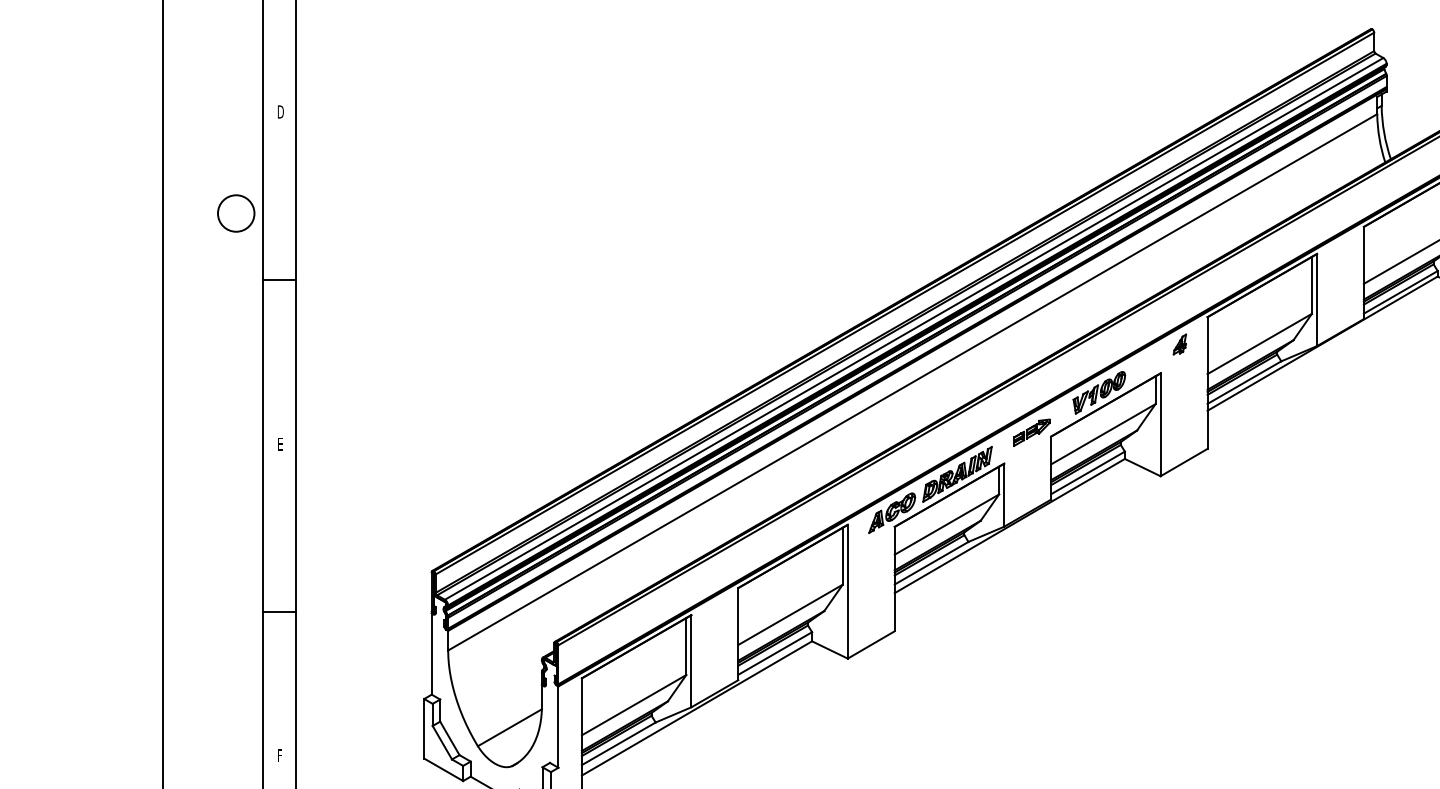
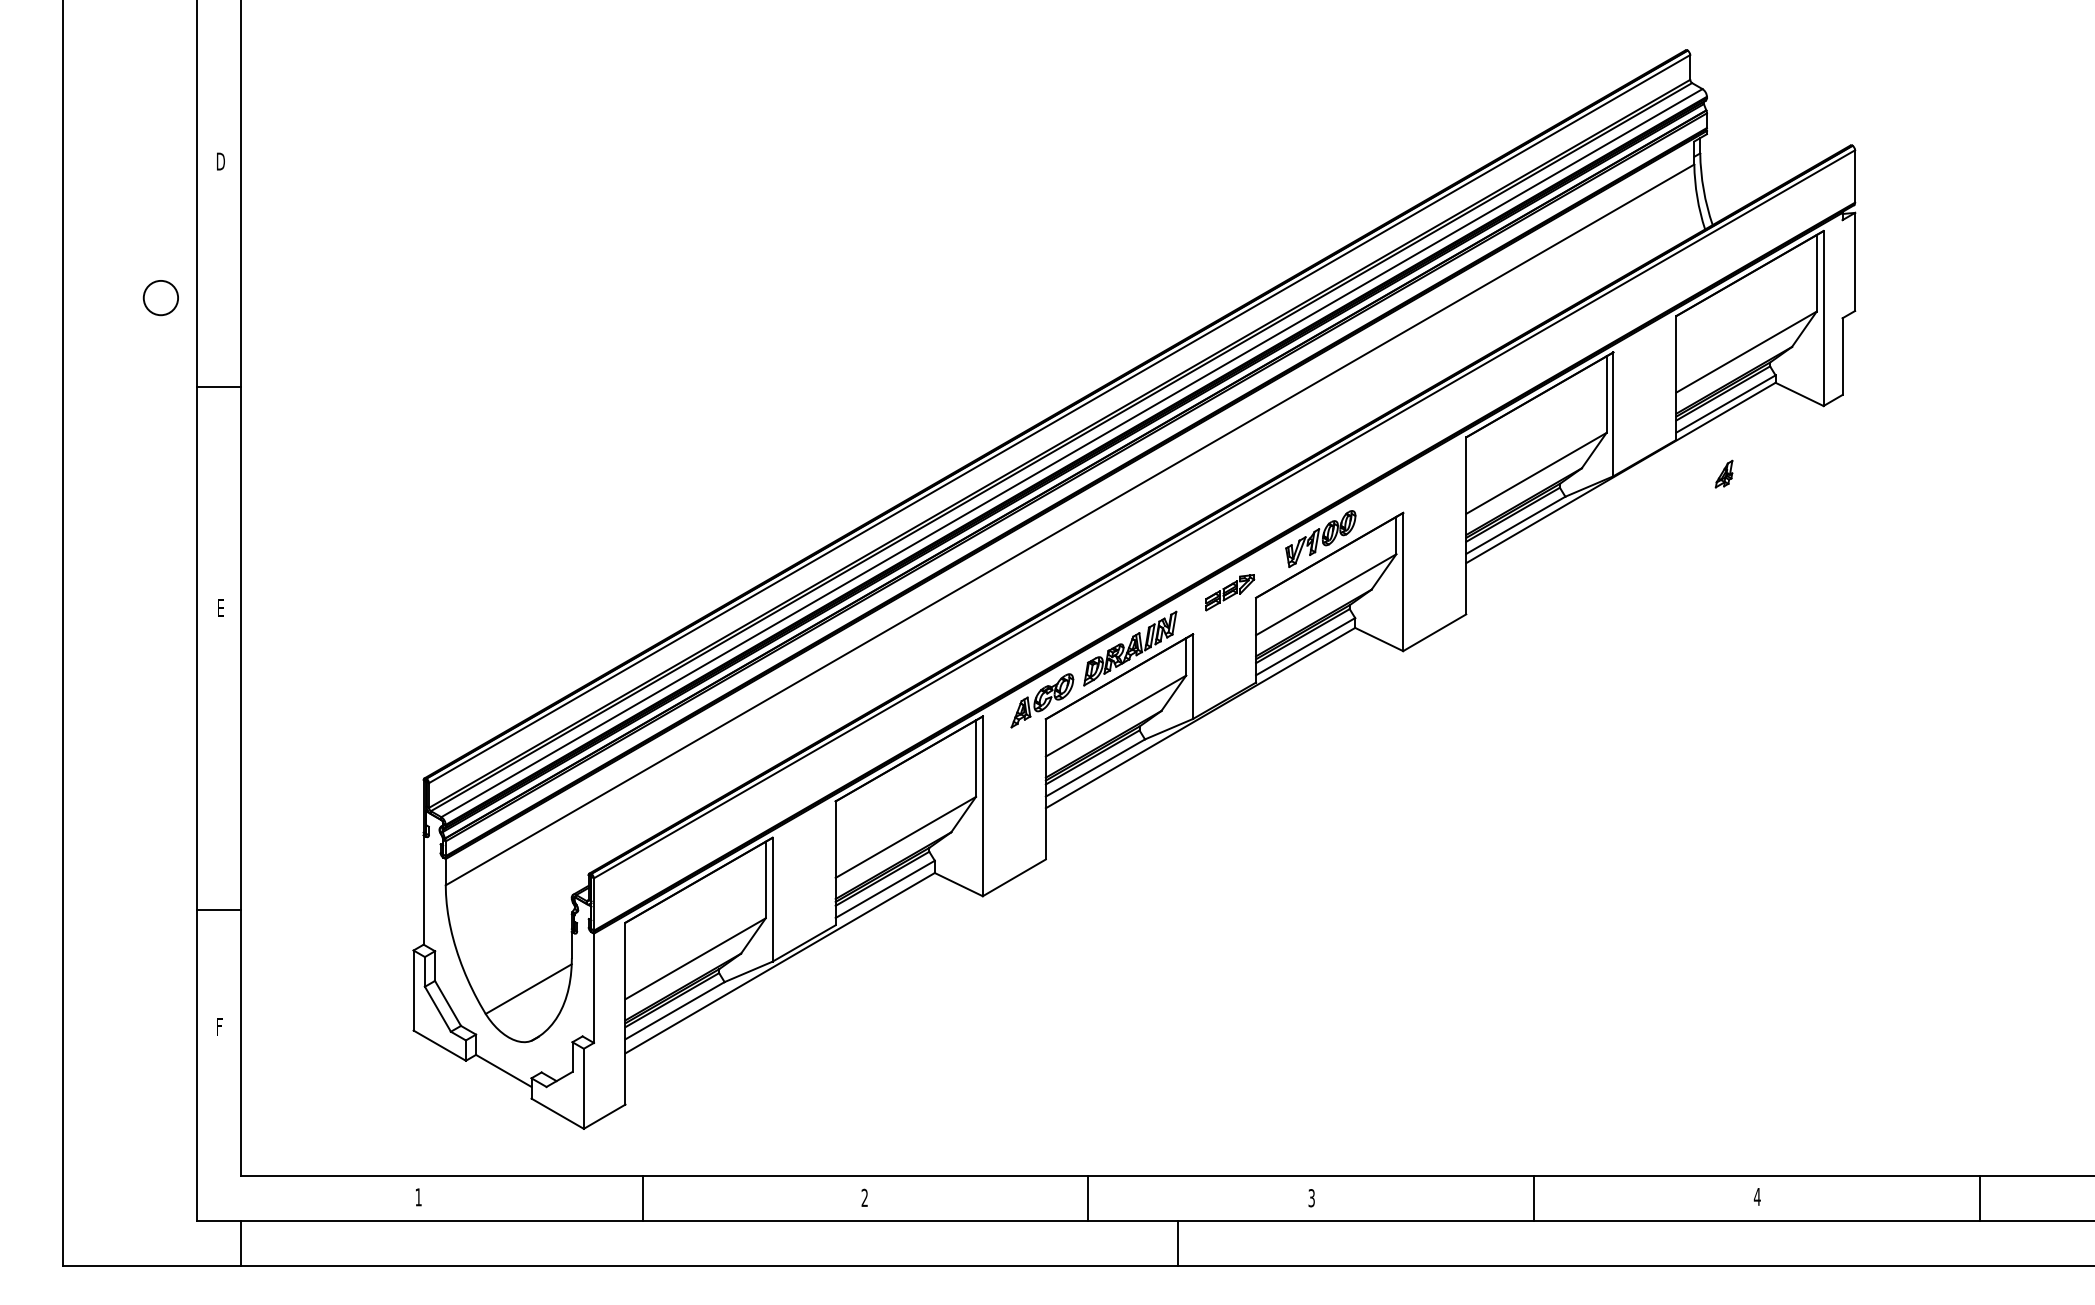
circle: (235, 213) -> (160, 297), size x0.7
part: (1179, 344) -> (1723, 473), moved
line: (279, 611) -> (218, 910), moved

